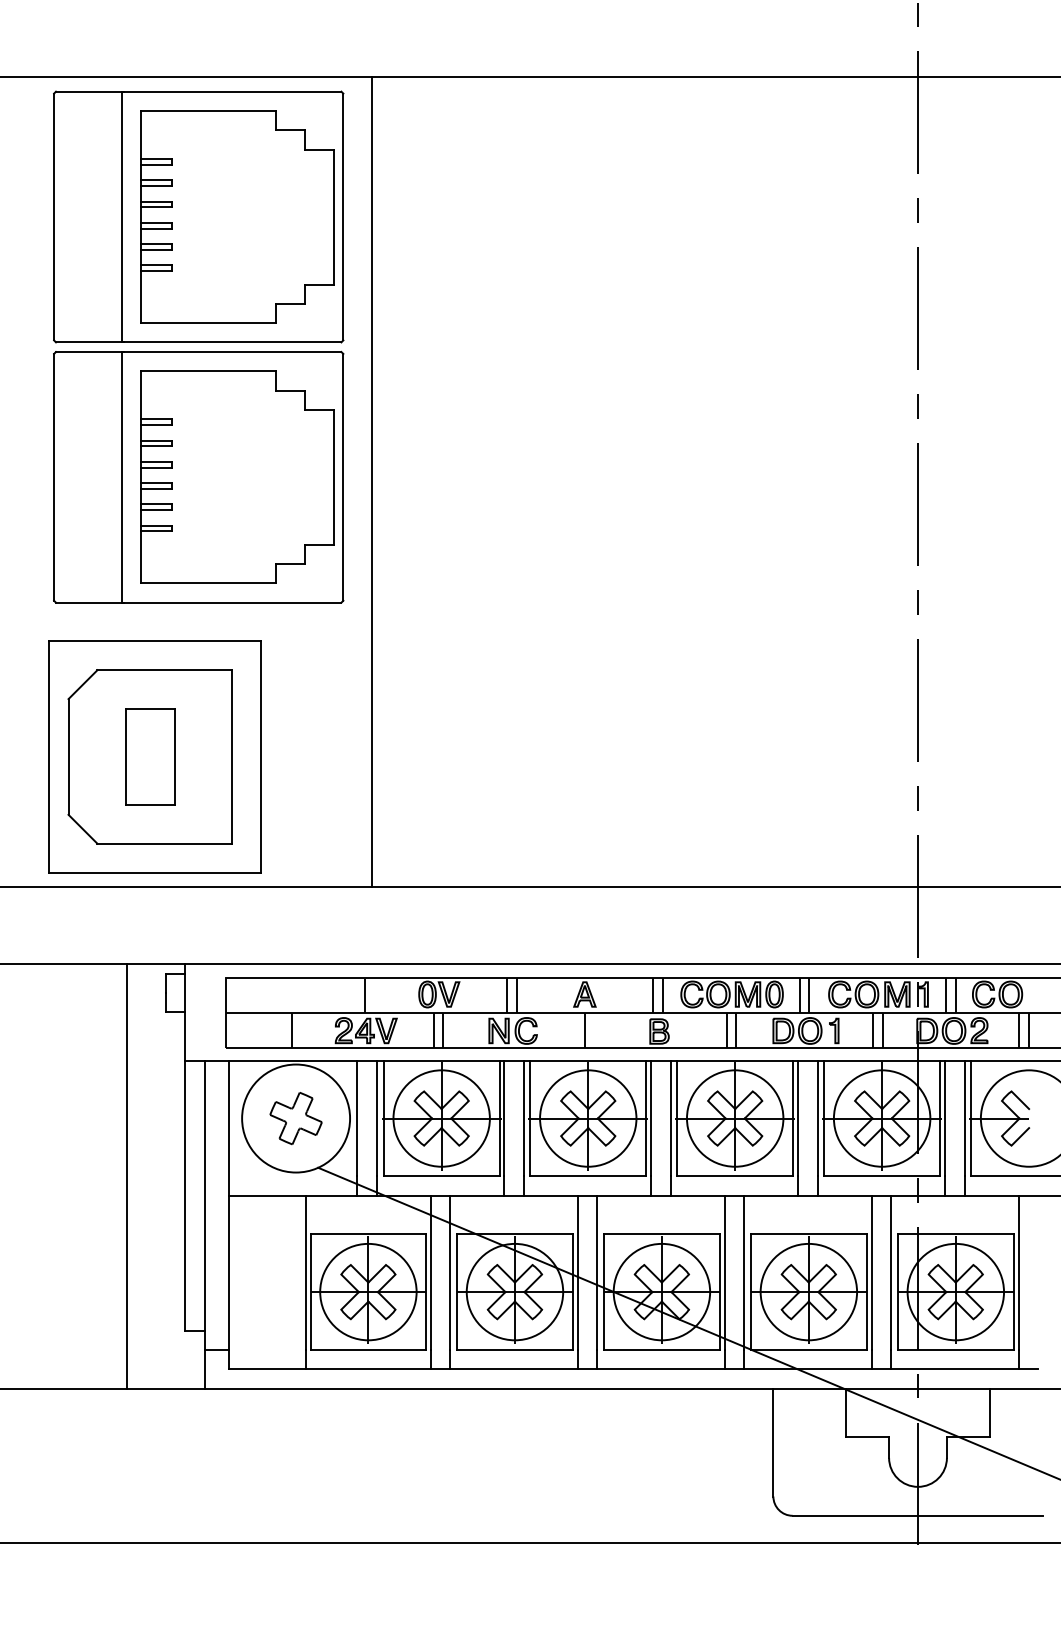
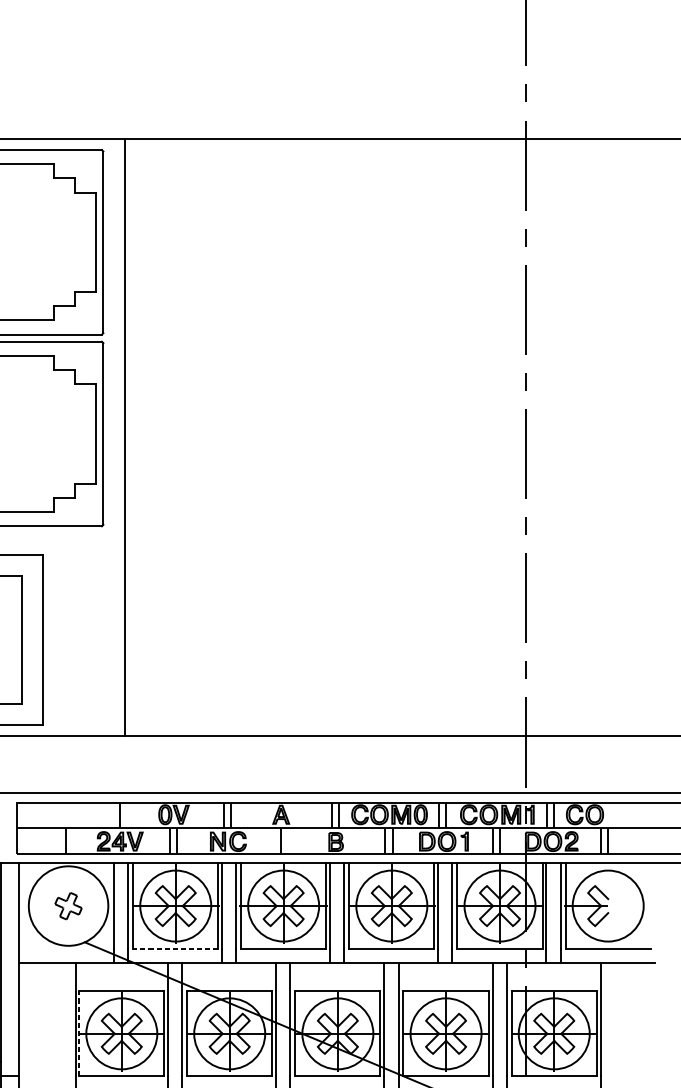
part: (295, 1118) -> (68, 906), size x0.7
line: (441, 1176) -> (175, 948), solid -> dashed
line: (310, 1292) -> (79, 1034), solid -> dashed

